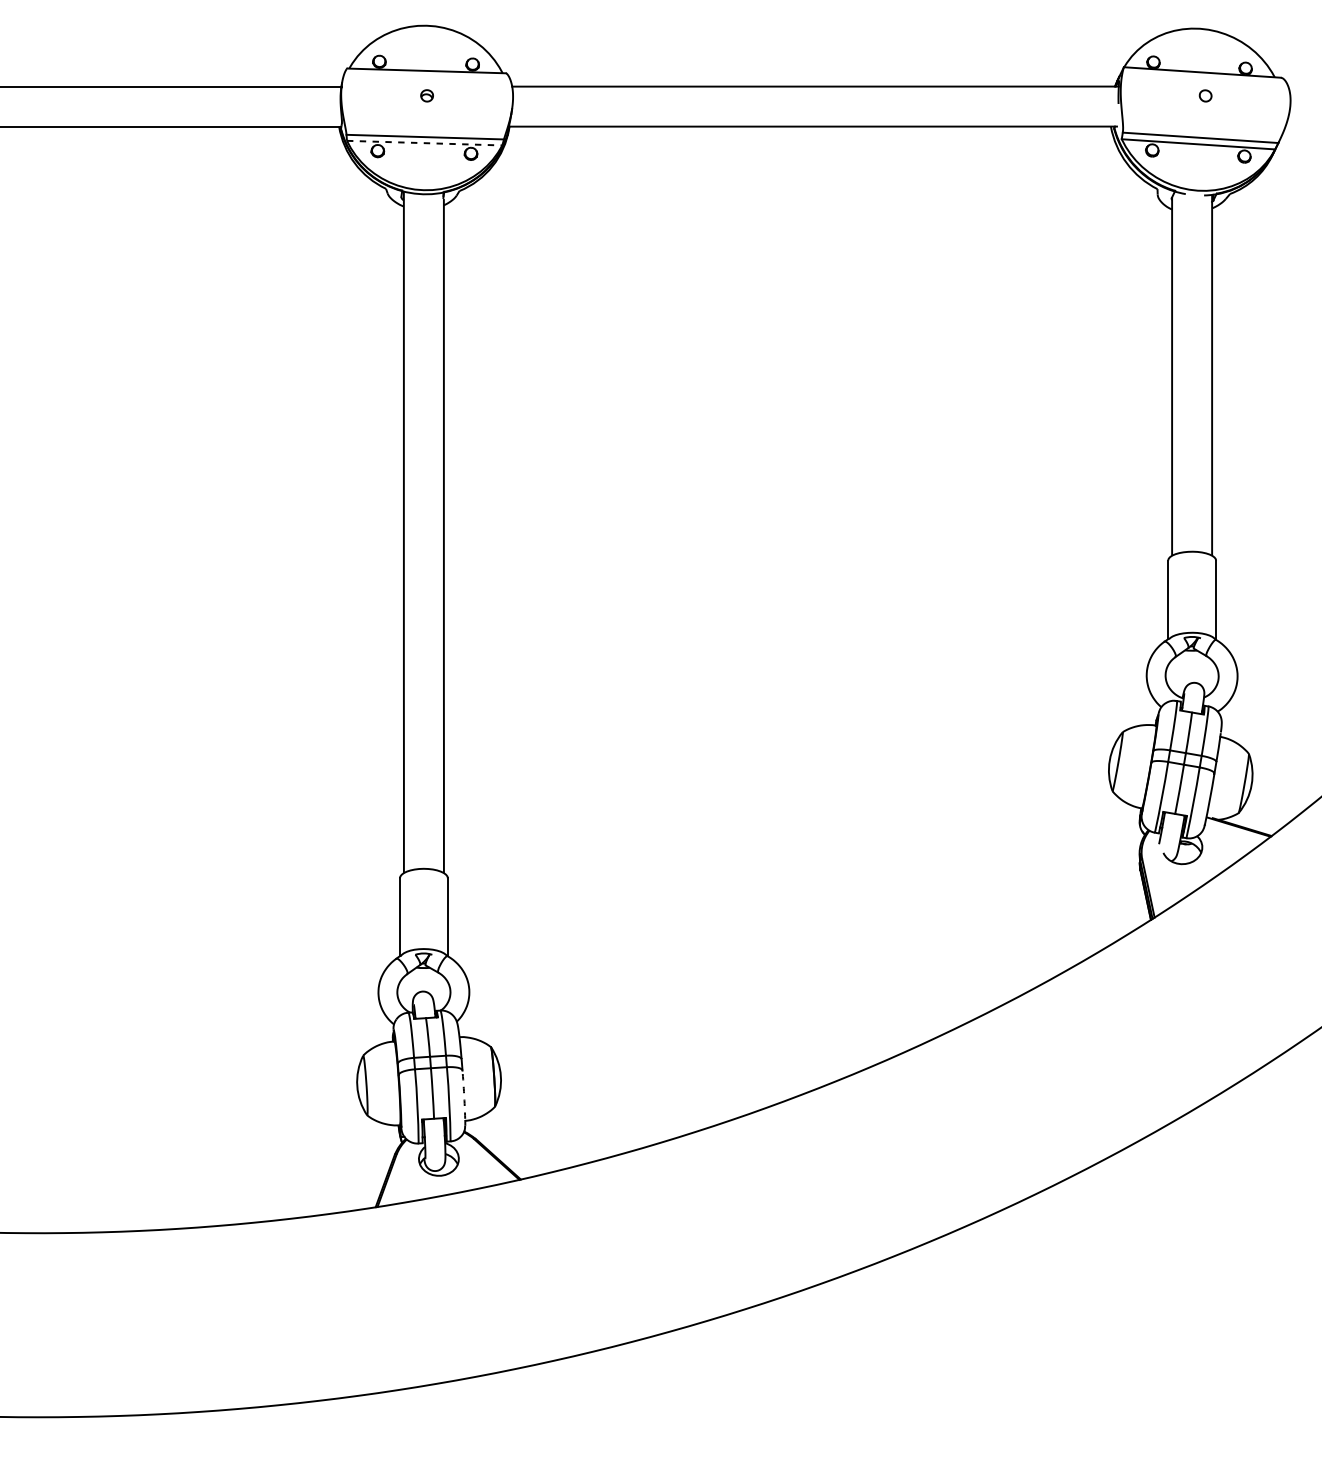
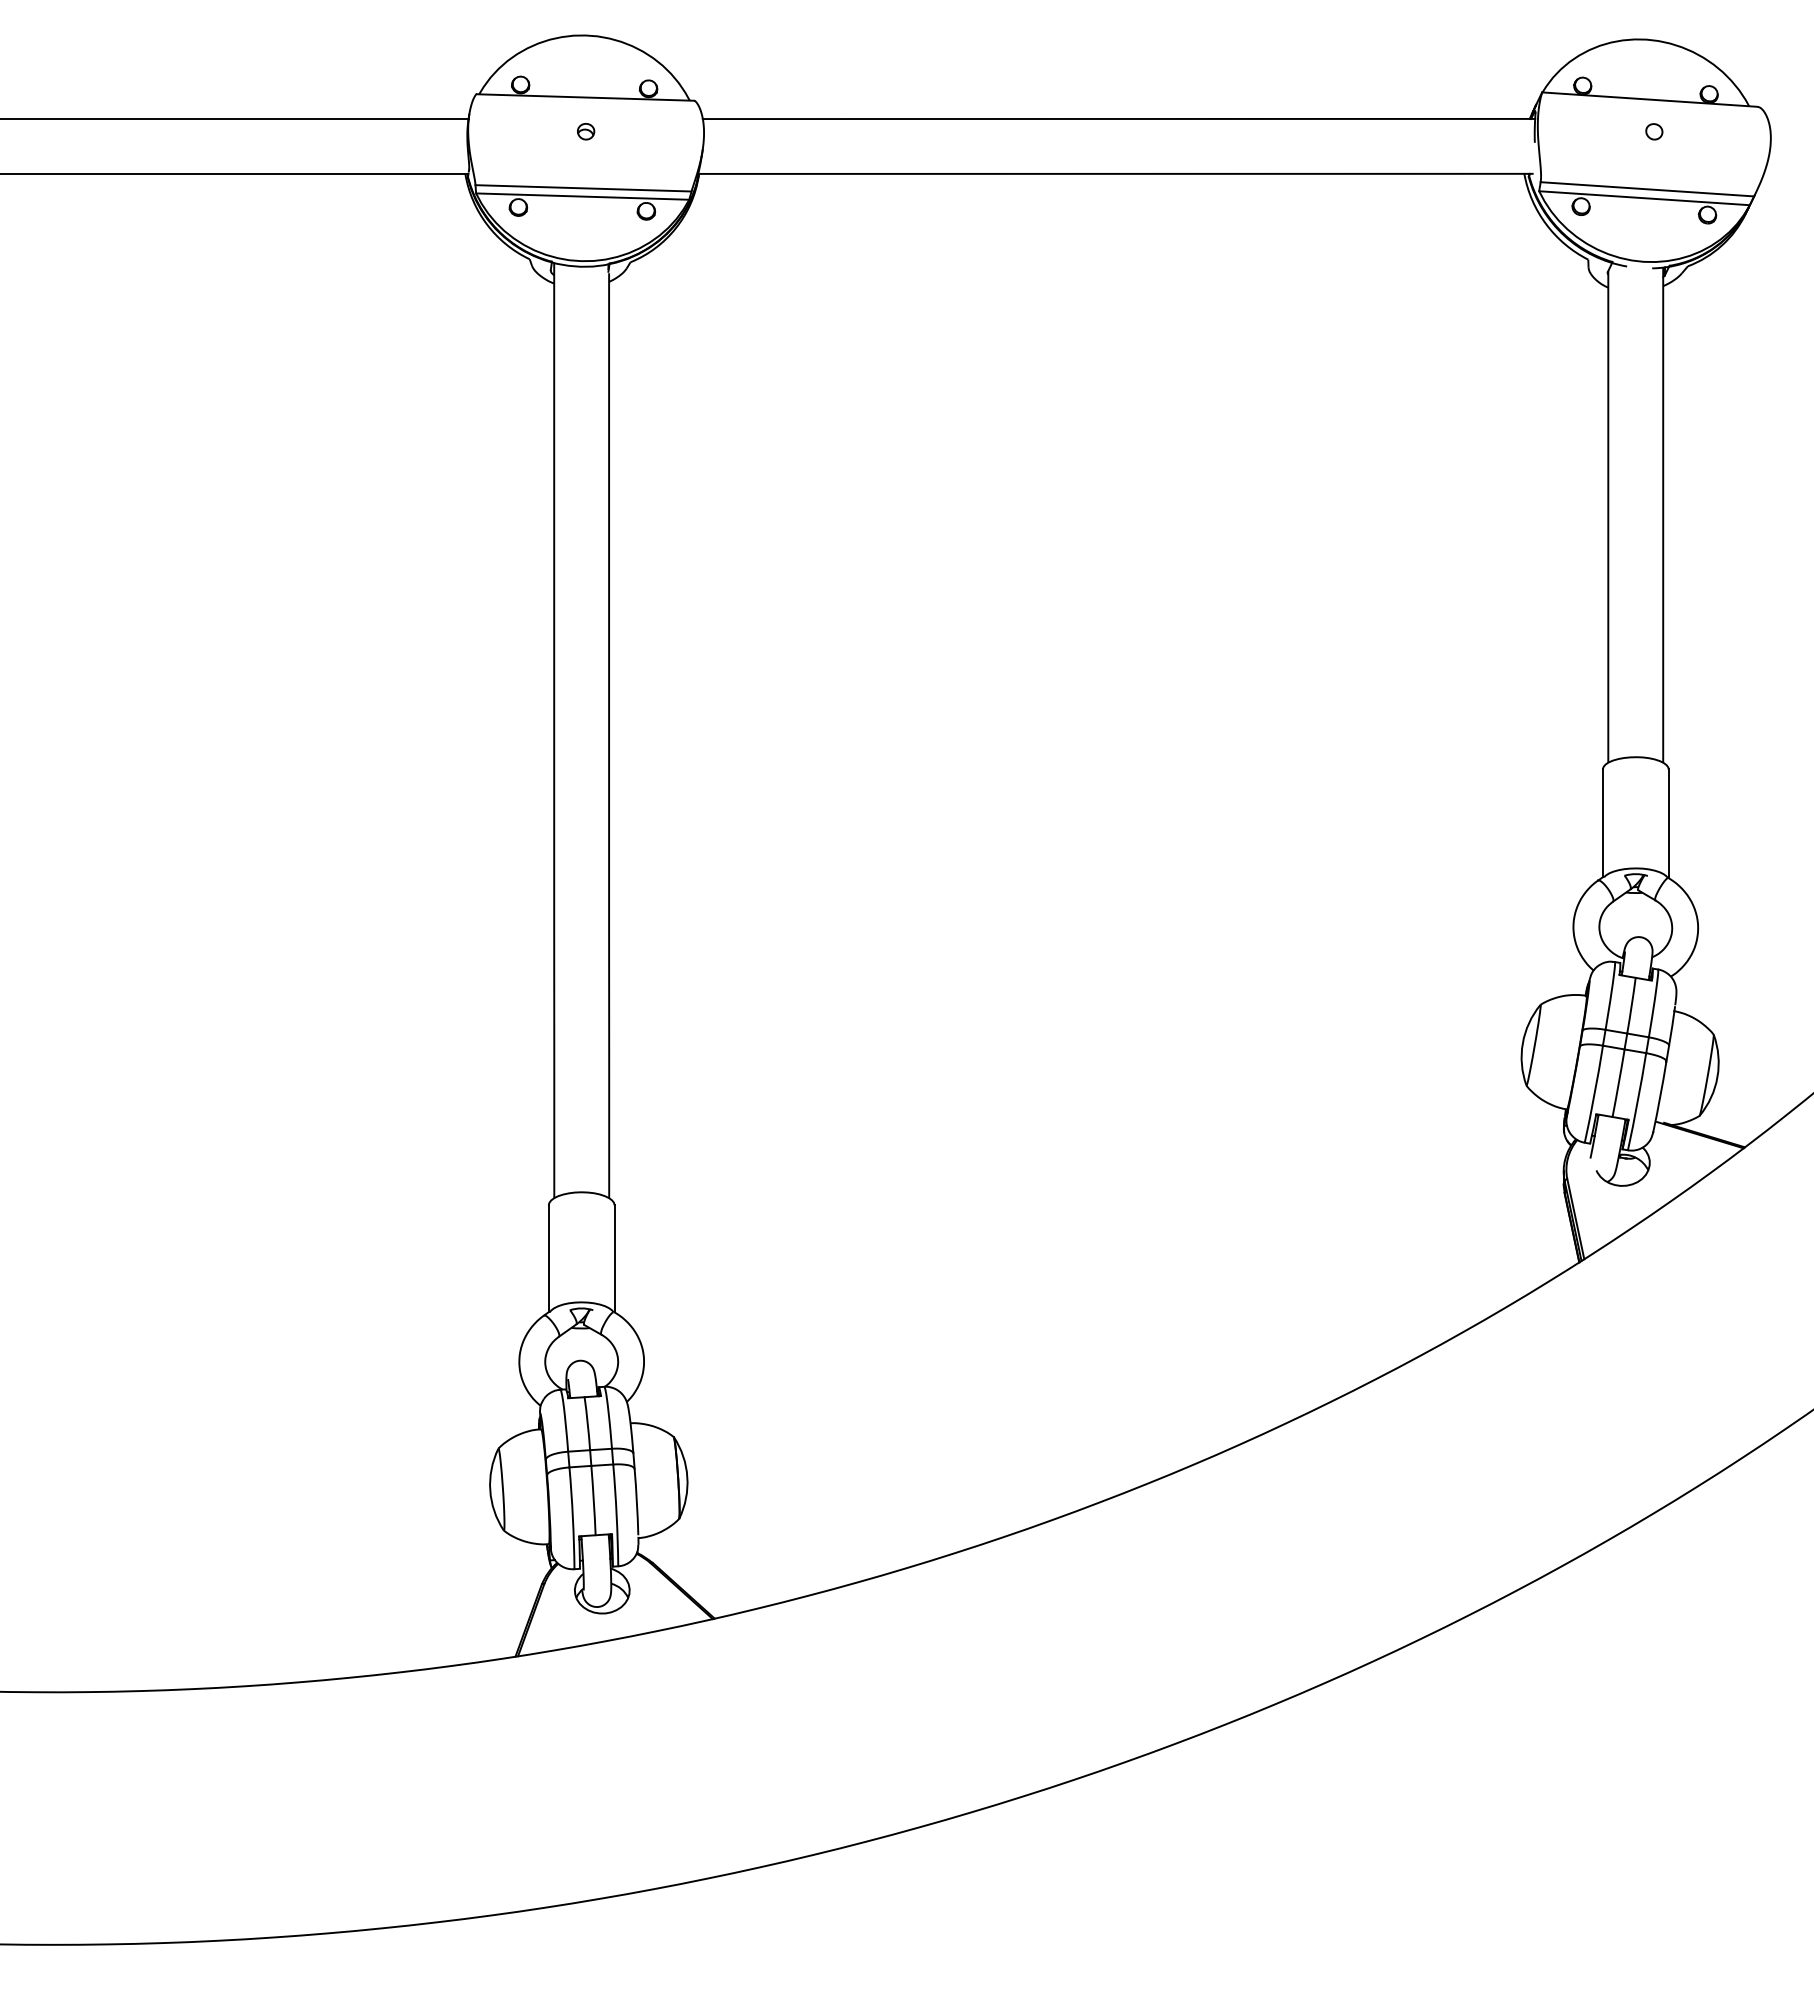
line: (424, 143) -> (582, 196), dashed -> solid
arc: (463, 1094) -> (636, 1502), dashed -> solid

